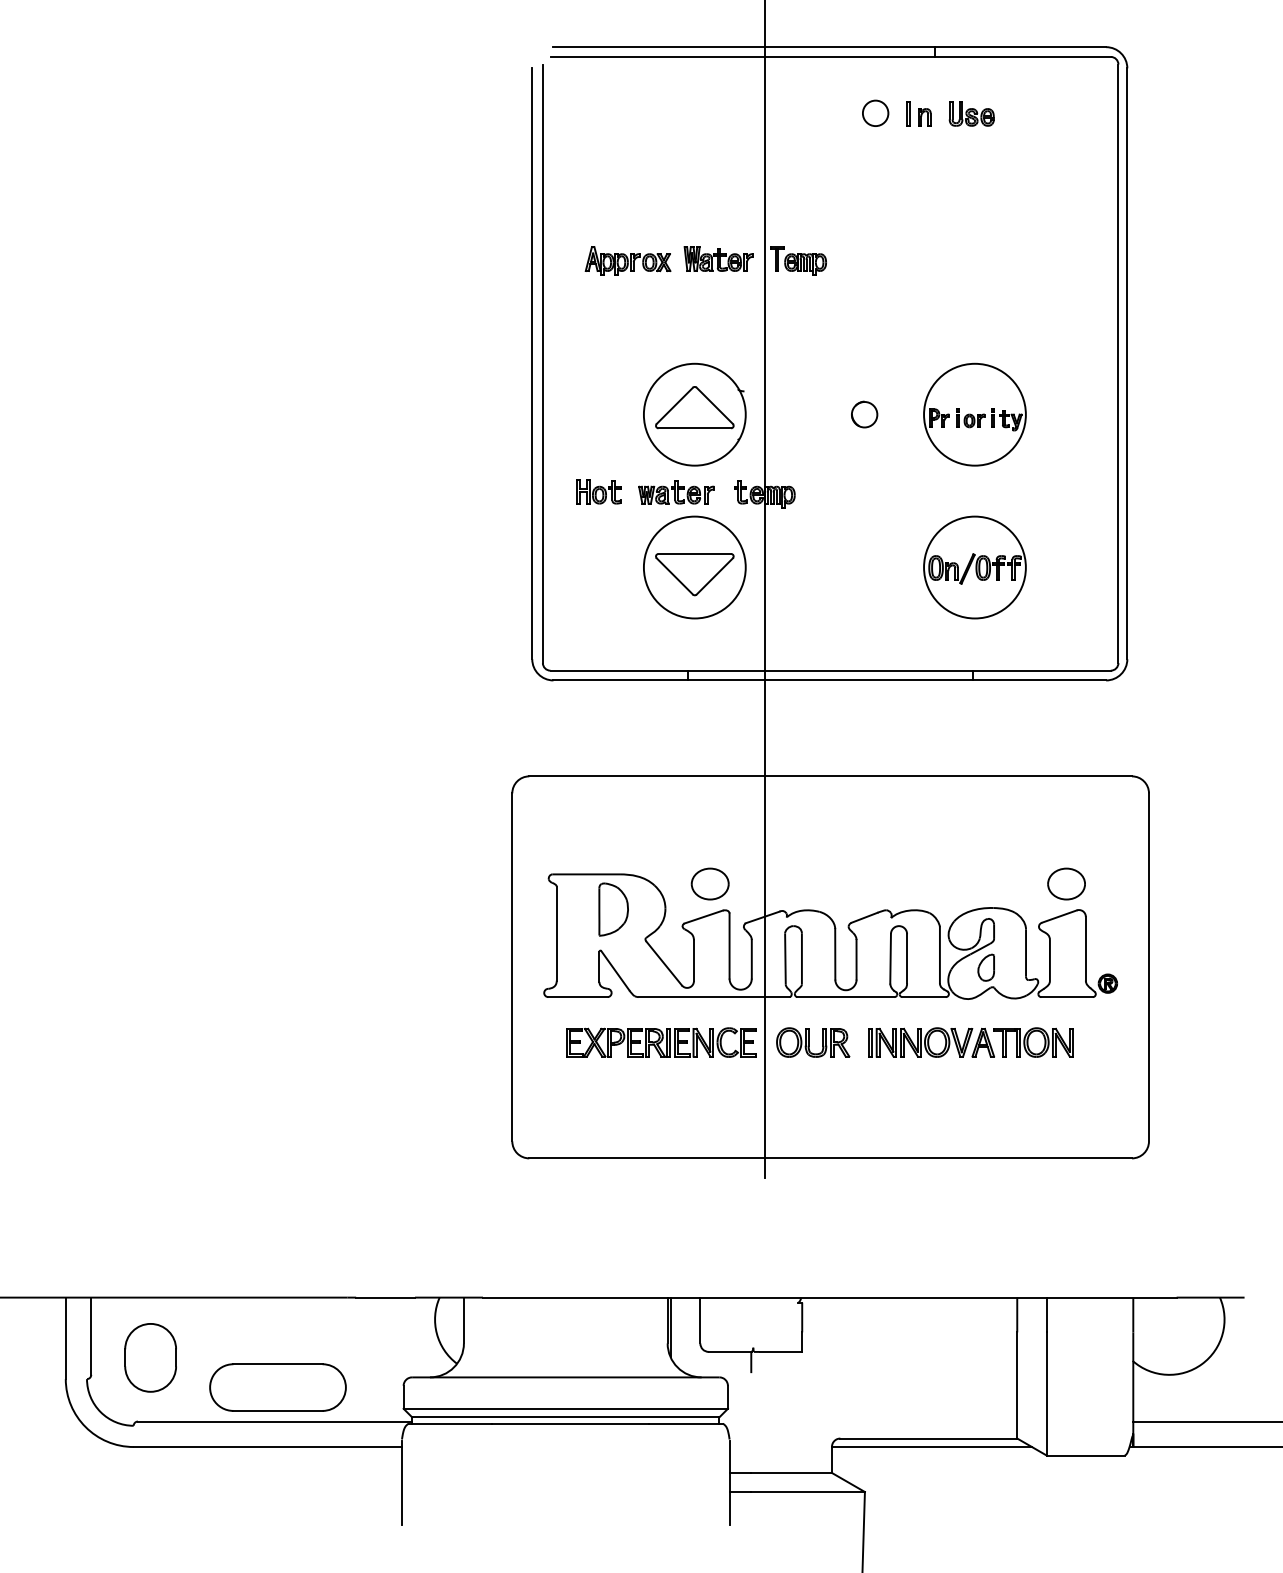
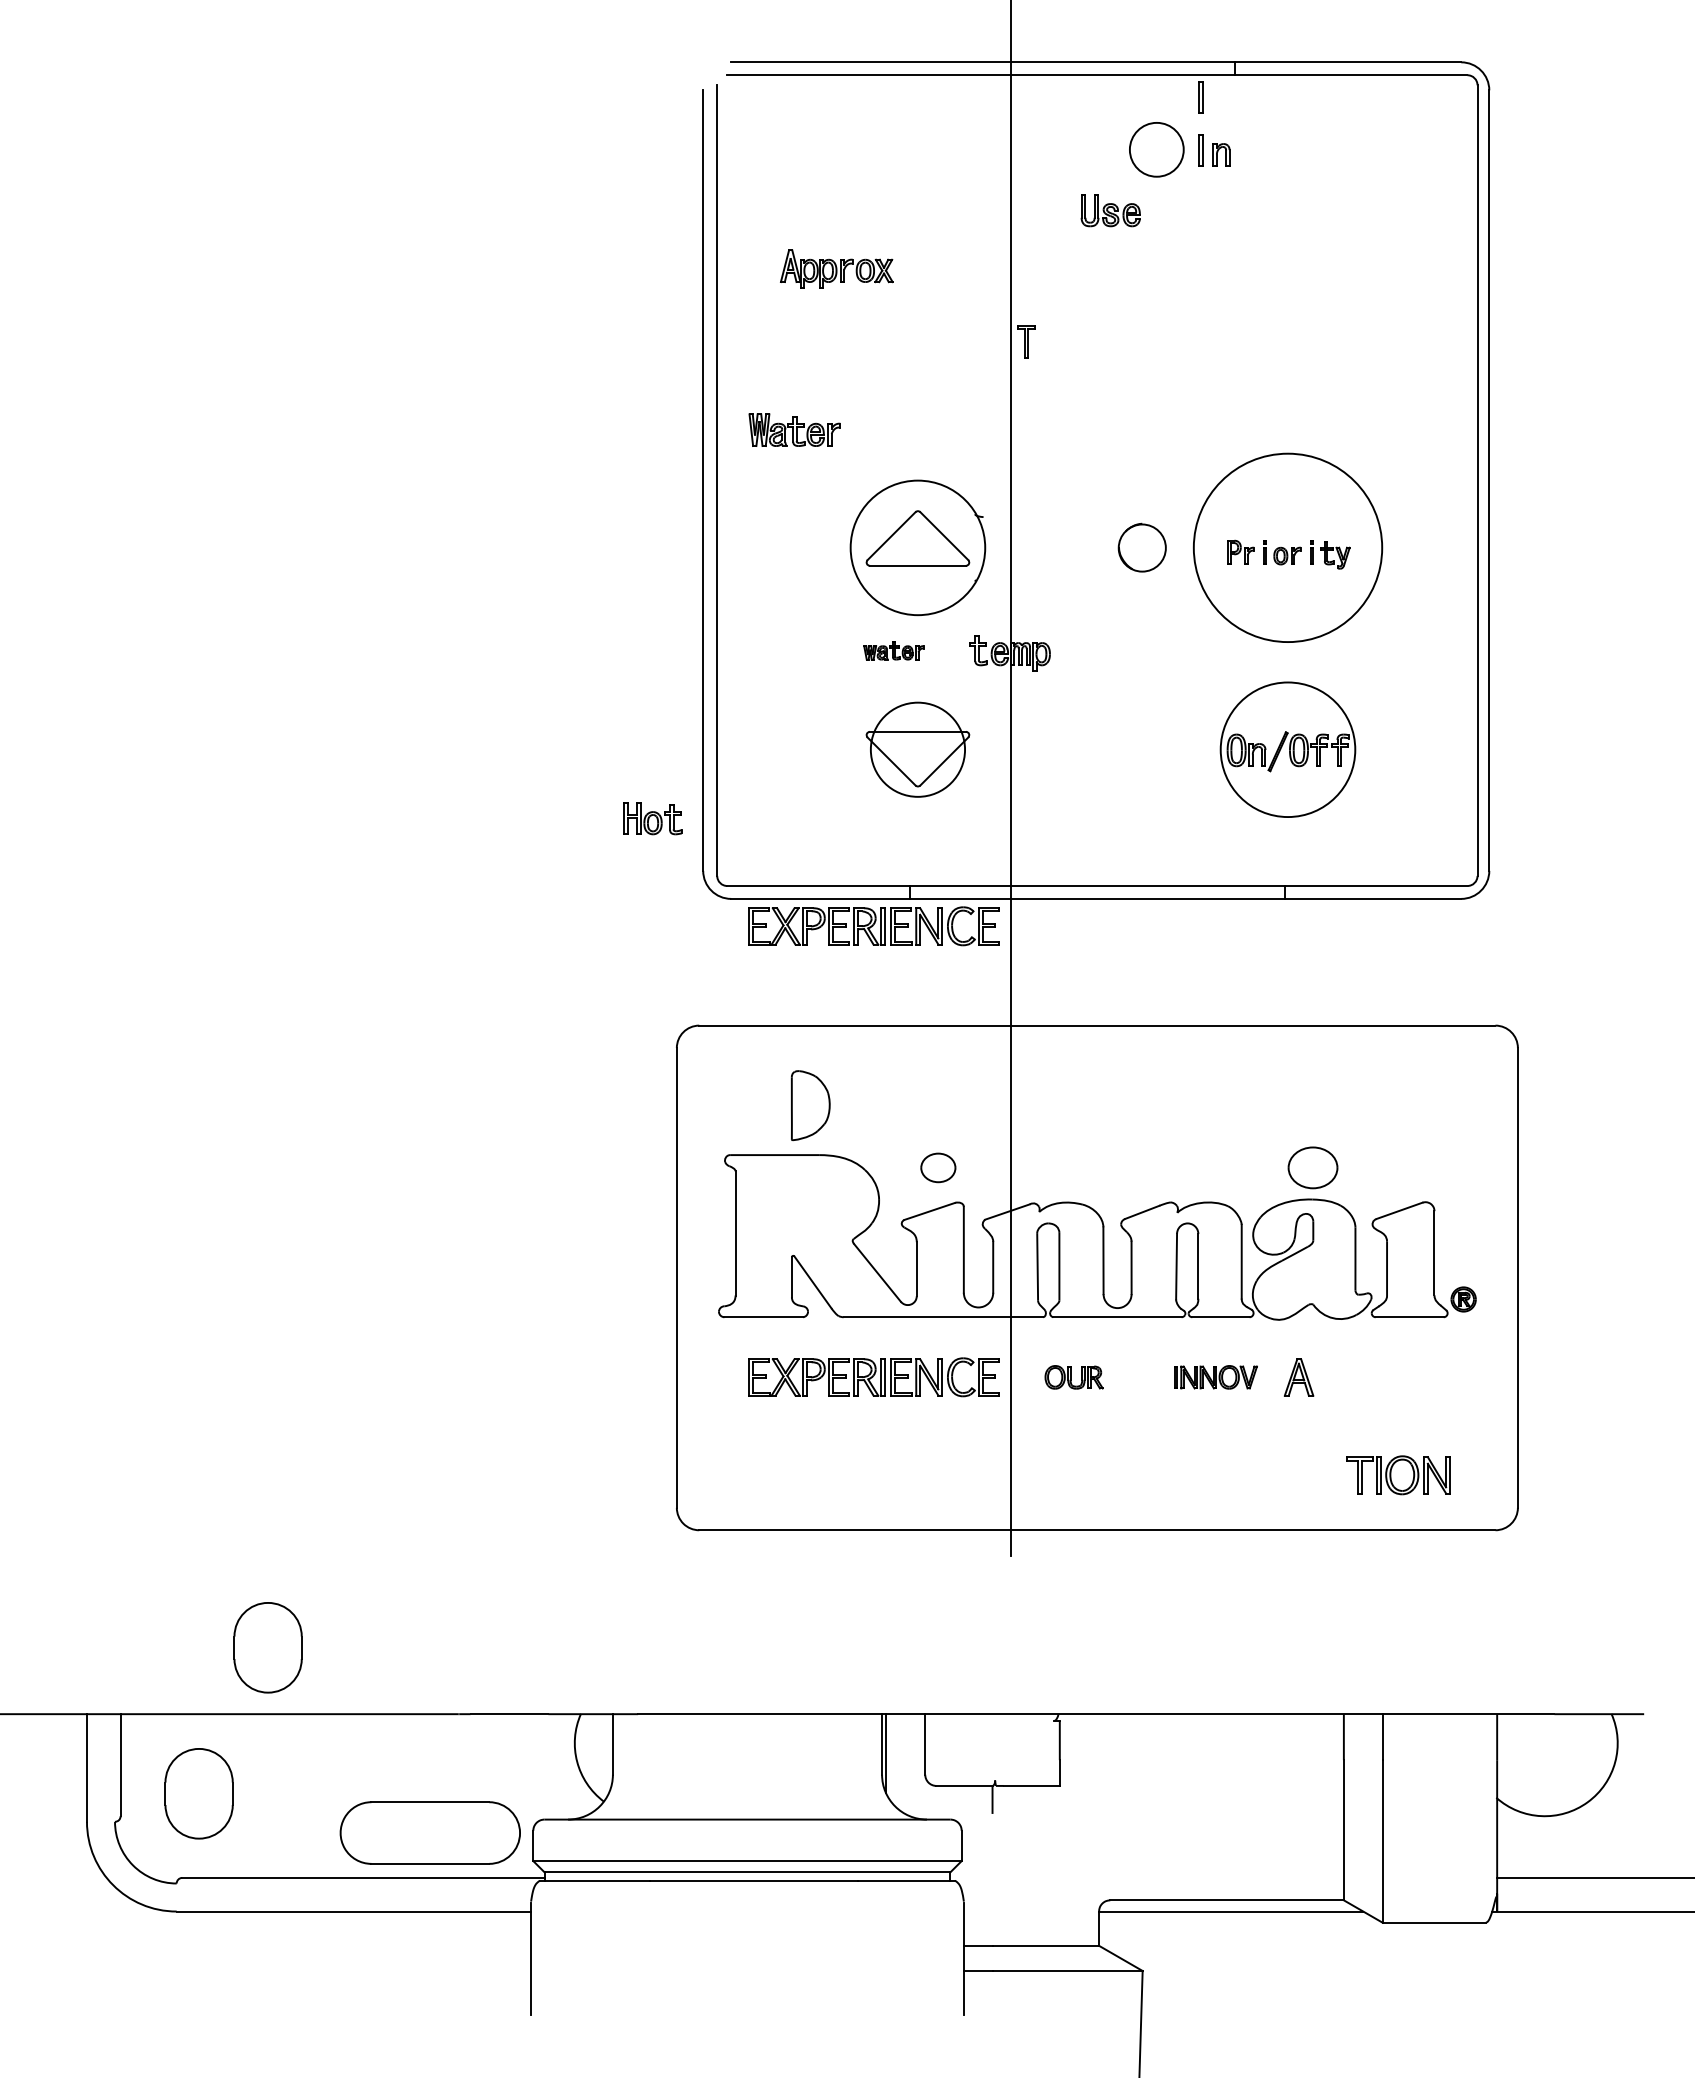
part: (908, 73) -> (1200, 97), added
circle: (875, 113) -> (1156, 149), size x1.6
part: (971, 113) -> (1110, 210), moved
part: (718, 258) -> (794, 429), moved
part: (627, 260) -> (836, 268), moved
part: (805, 264) -> (1064, 349), removed
part: (864, 414) -> (1141, 547), size x1.4
circle: (974, 414) -> (1287, 547), size x1.4
part: (599, 491) -> (652, 818), moved
part: (676, 492) -> (893, 650), size x0.6
circle: (694, 567) -> (917, 749), size x0.7
part: (661, 701) -> (873, 926), added
part: (710, 883) -> (938, 1167), size x0.7
part: (1066, 883) -> (1312, 1167), moved
part: (613, 909) -> (810, 1105), moved
part: (985, 967) -> (1302, 1278), removed
part: (812, 1042) -> (1073, 1377), size x0.6
part: (920, 1042) -> (1215, 1377), size x0.6
part: (1033, 1042) -> (1398, 1475), moved
part: (202, 1247) -> (267, 1647), added
part: (277, 1387) -> (429, 1832), moved

